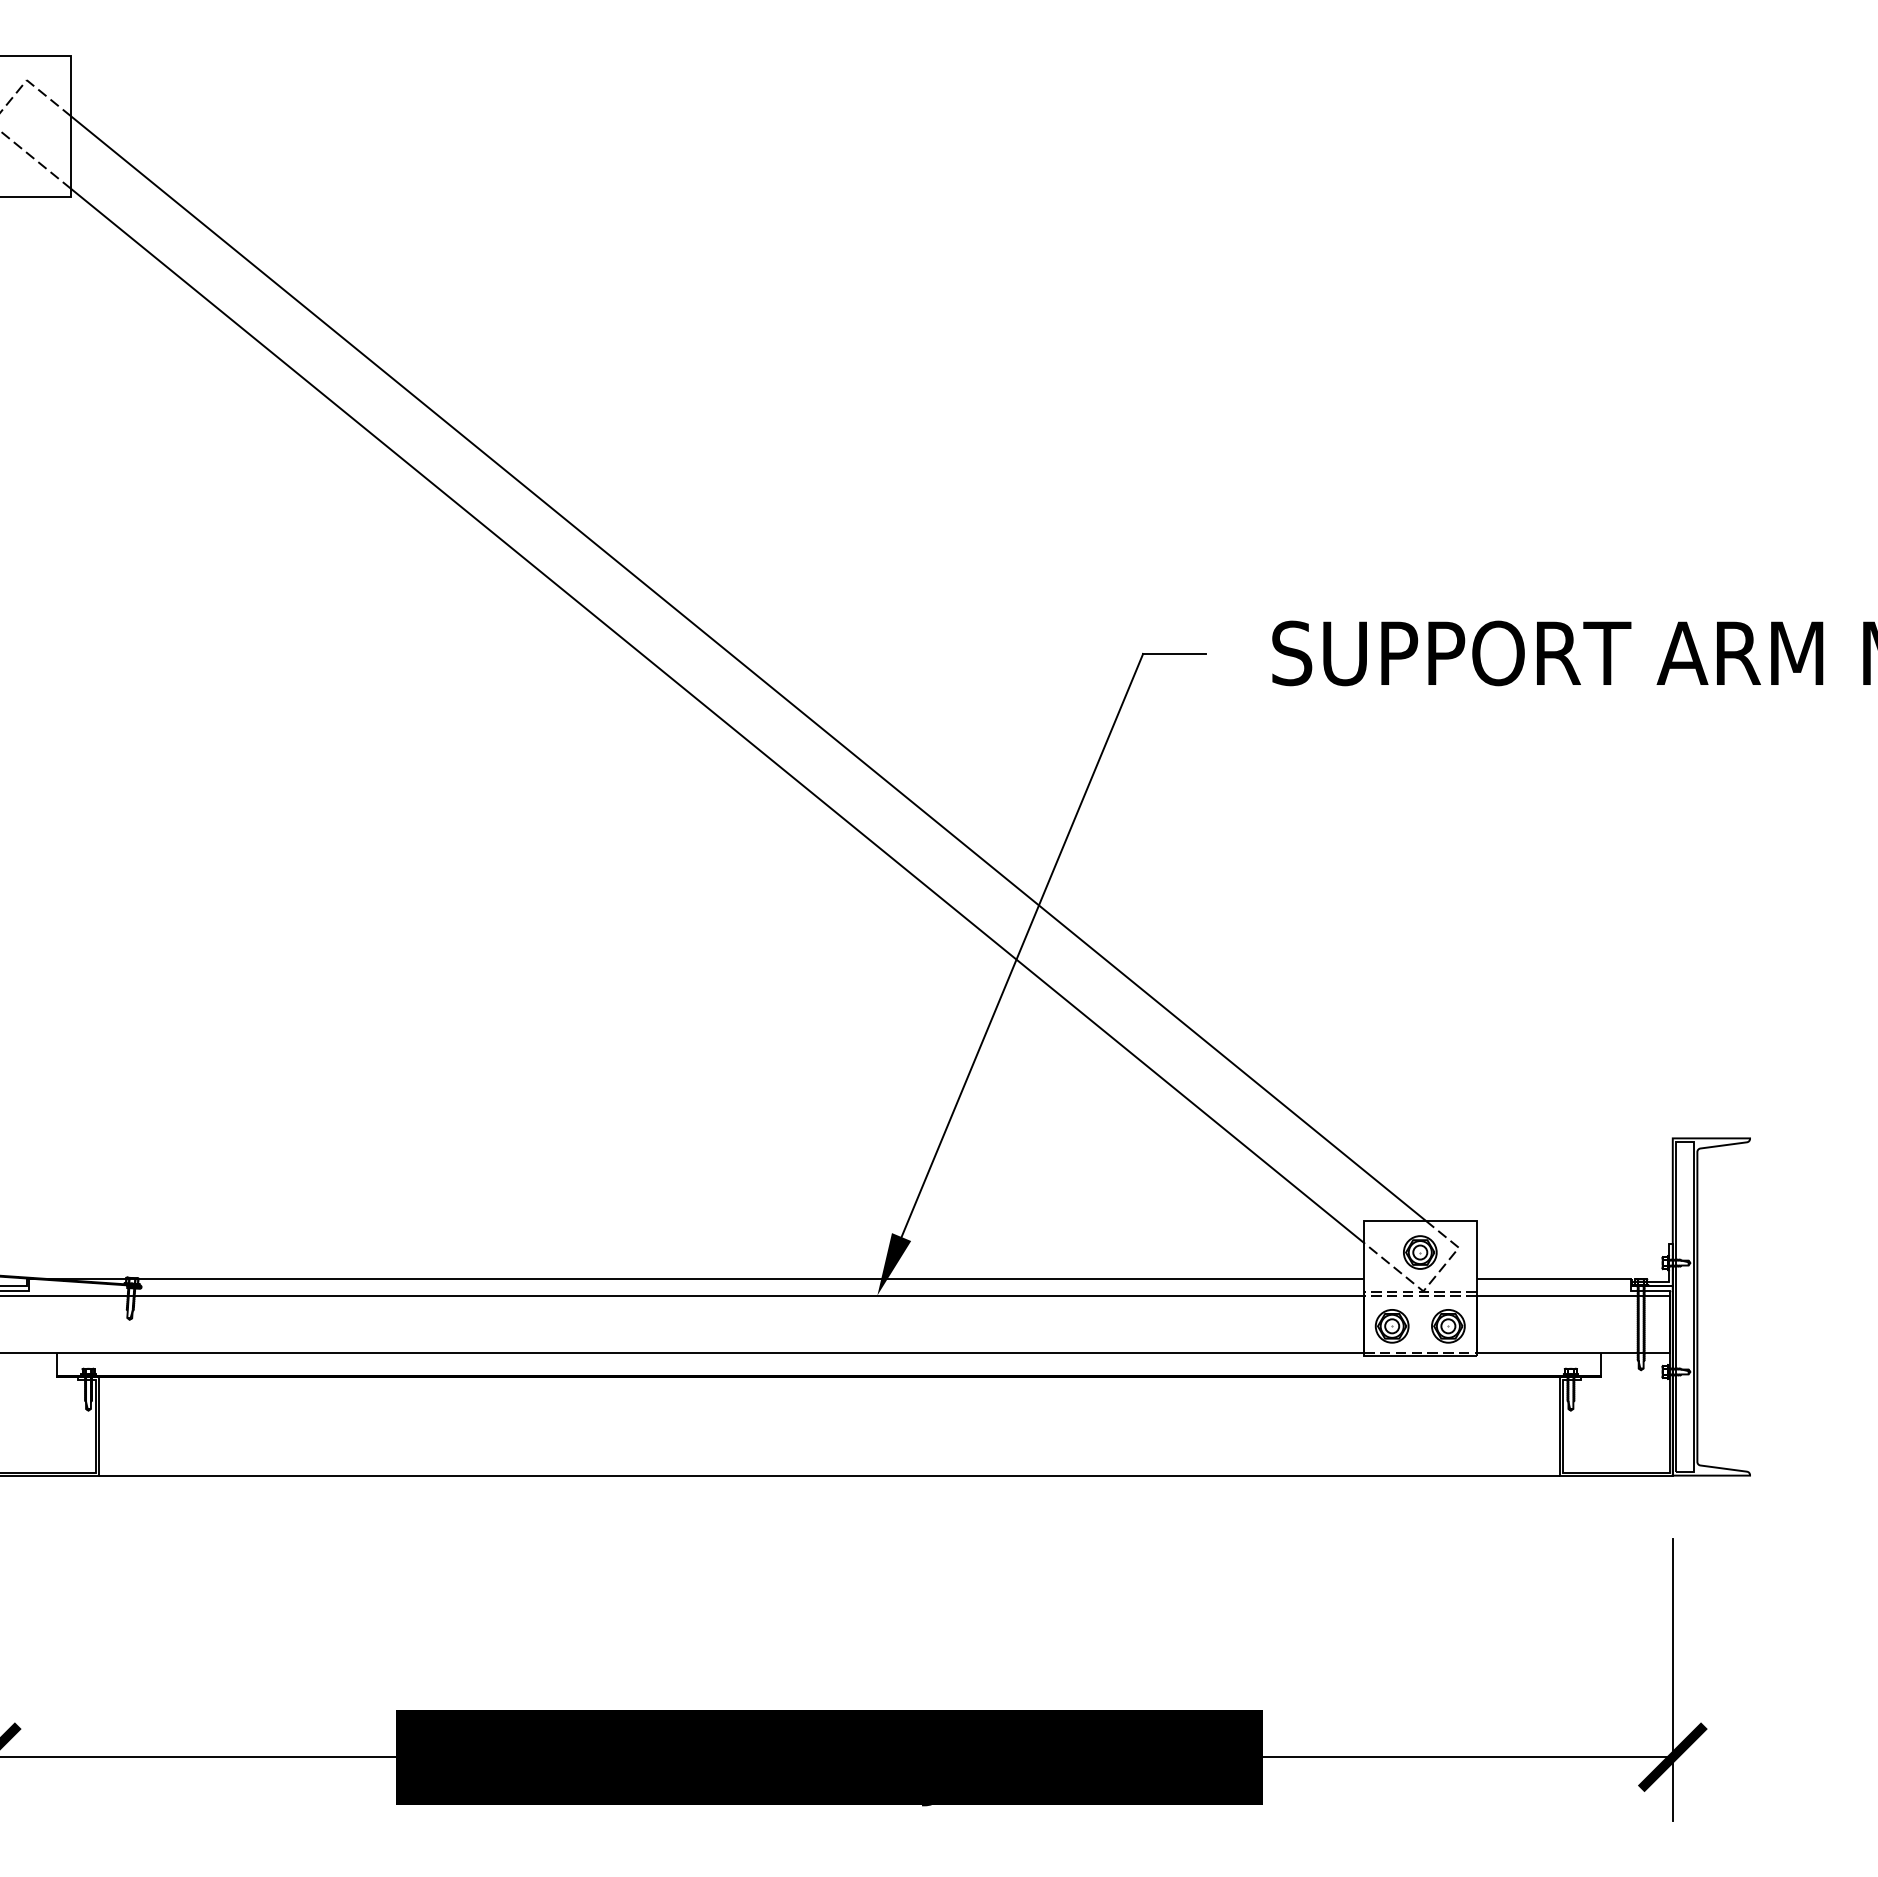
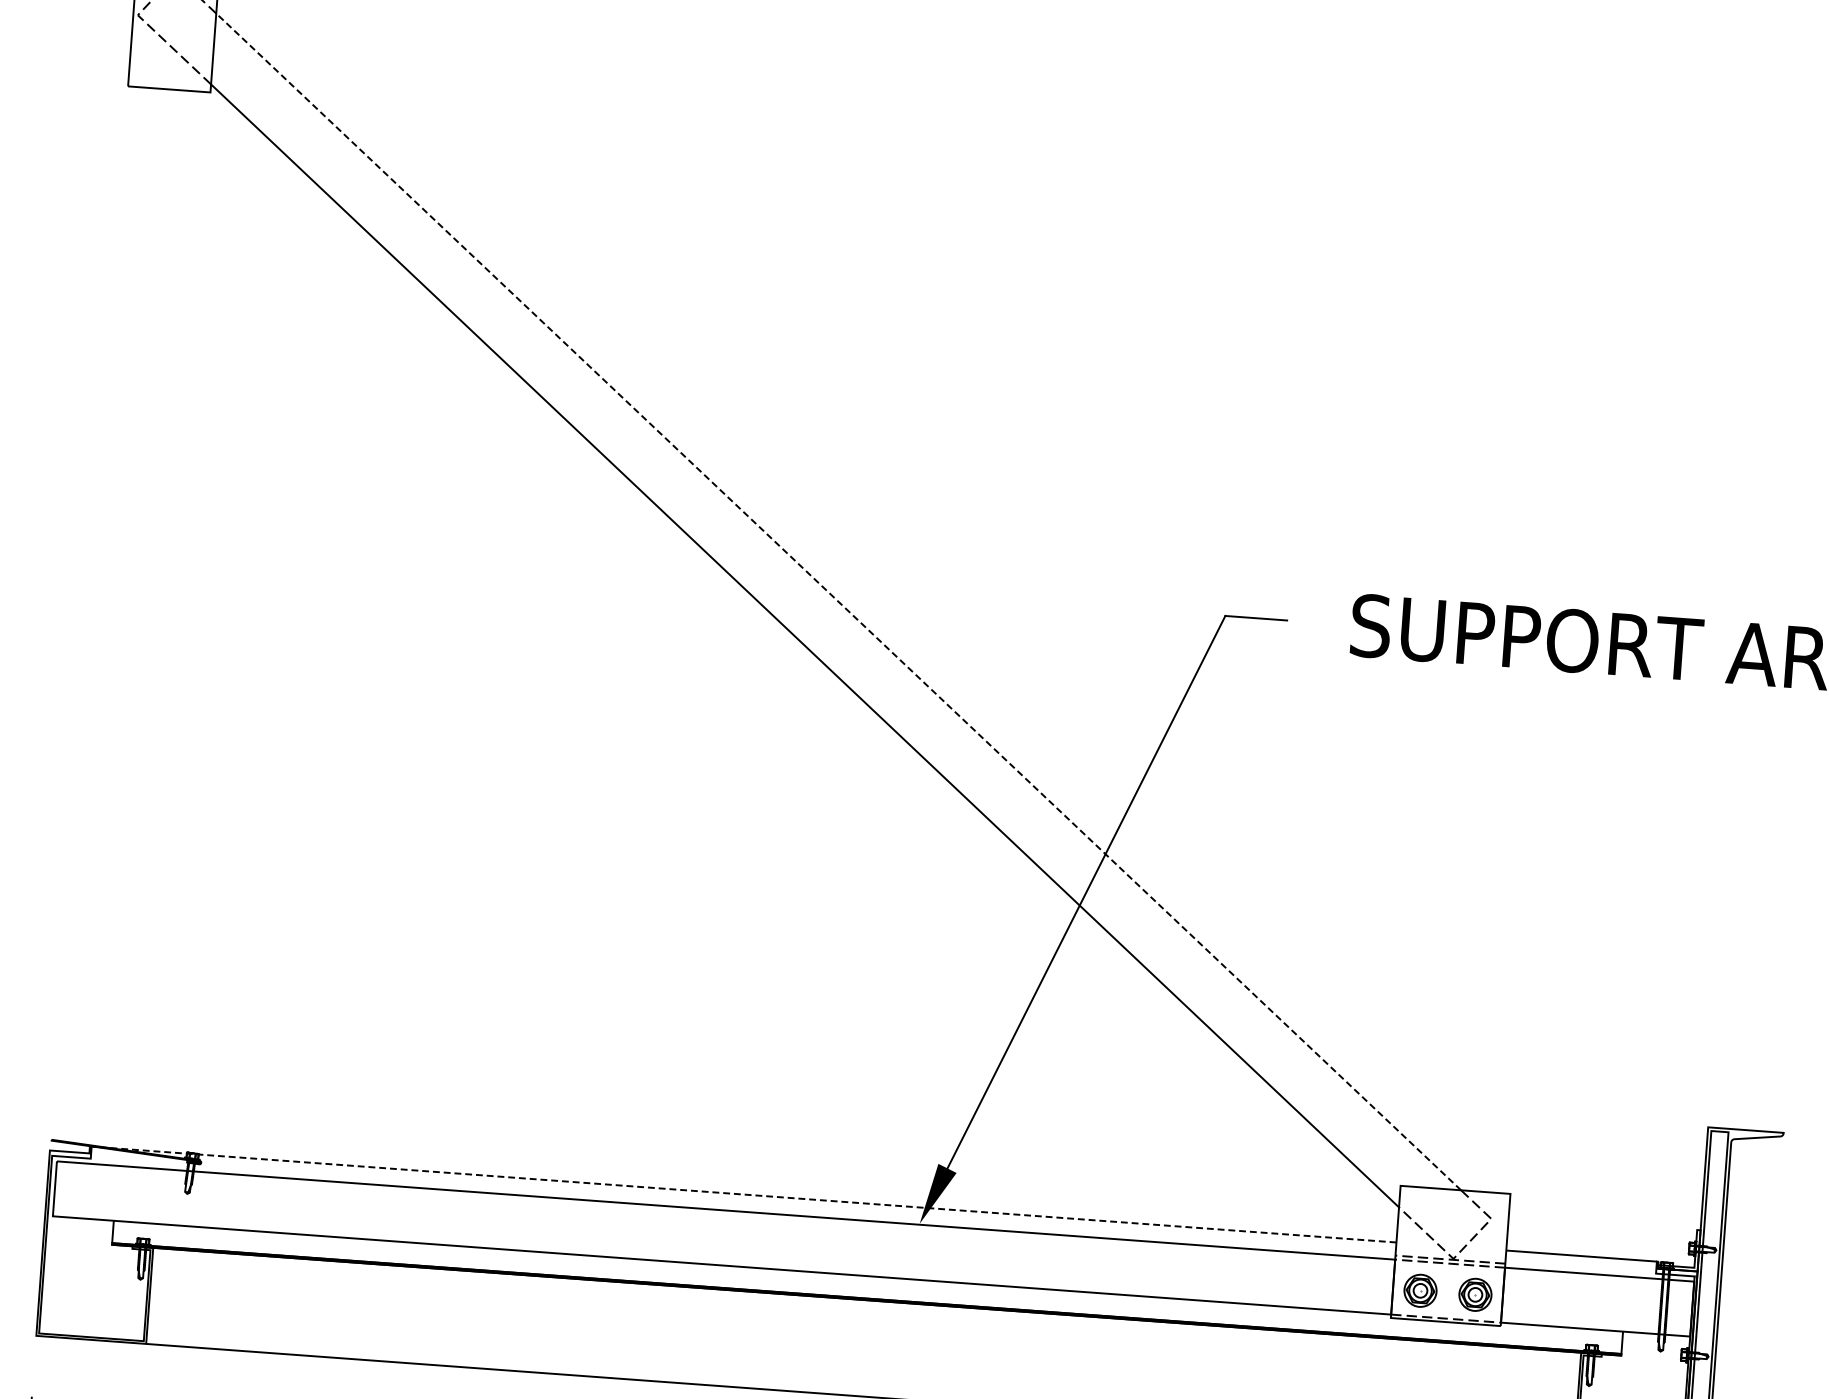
line: (748, 668) -> (838, 601), solid -> dashed
part: (1420, 1252) -> (1453, 1220), removed
line: (696, 1278) -> (744, 1194), solid -> dashed

